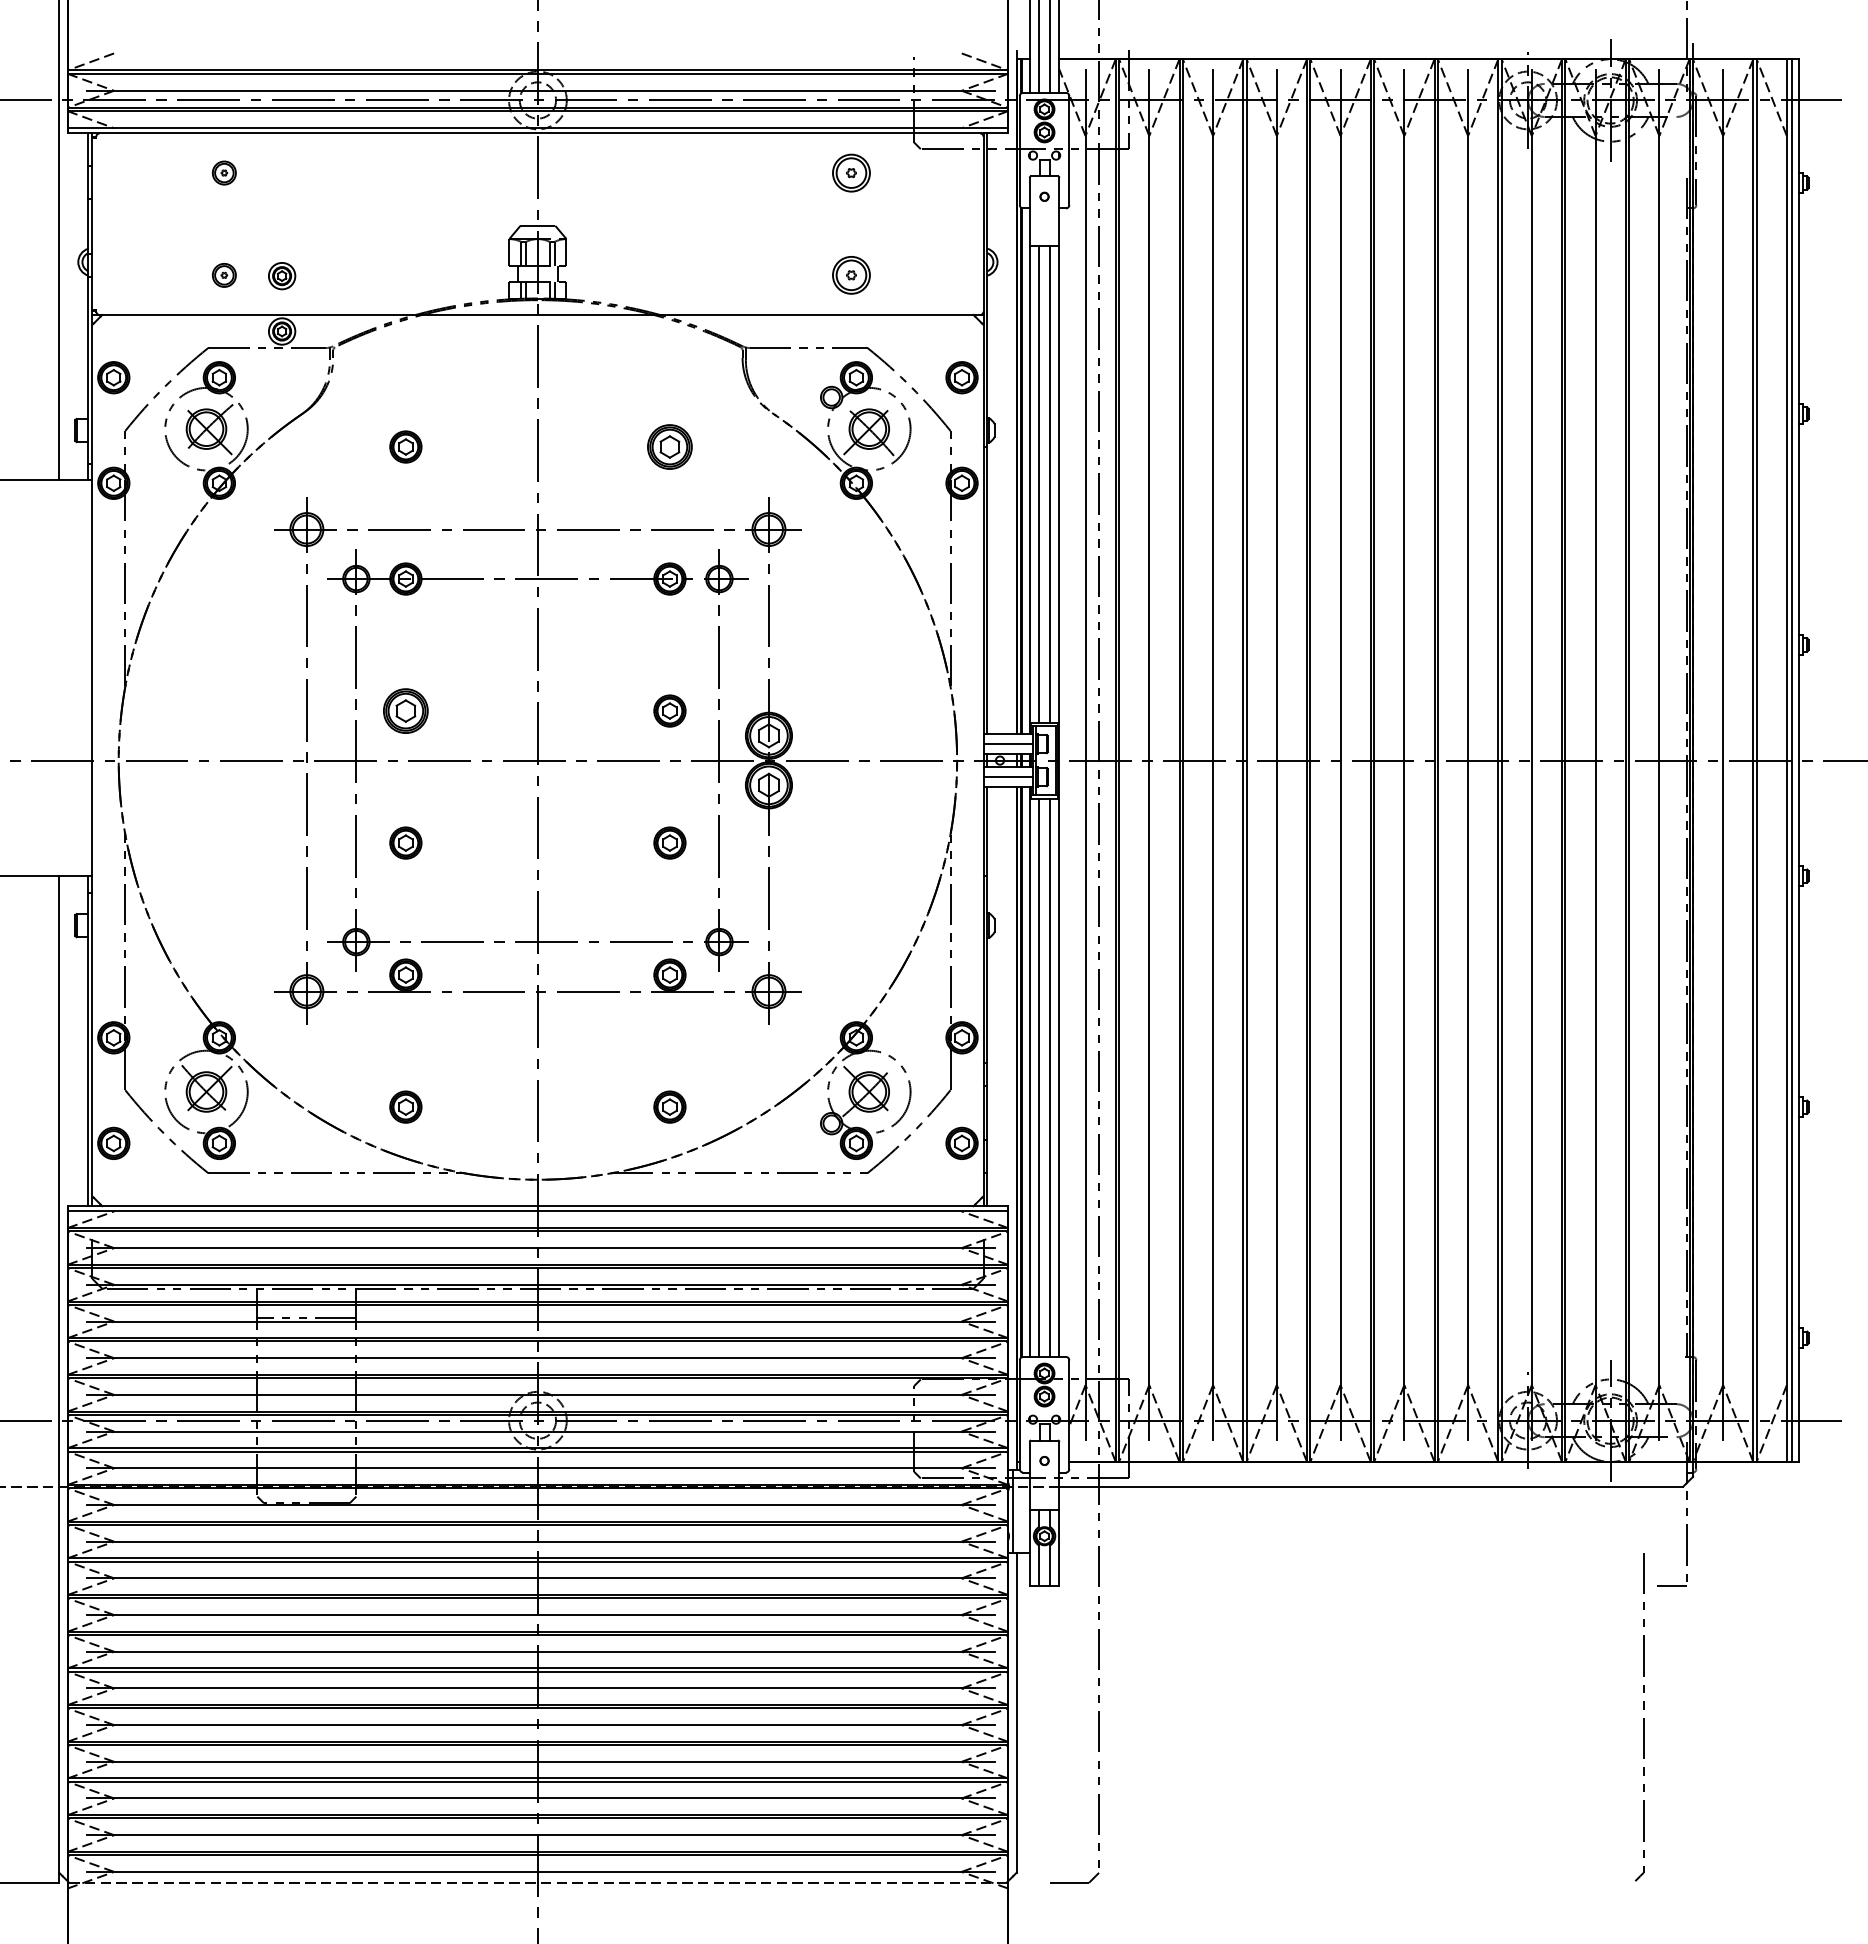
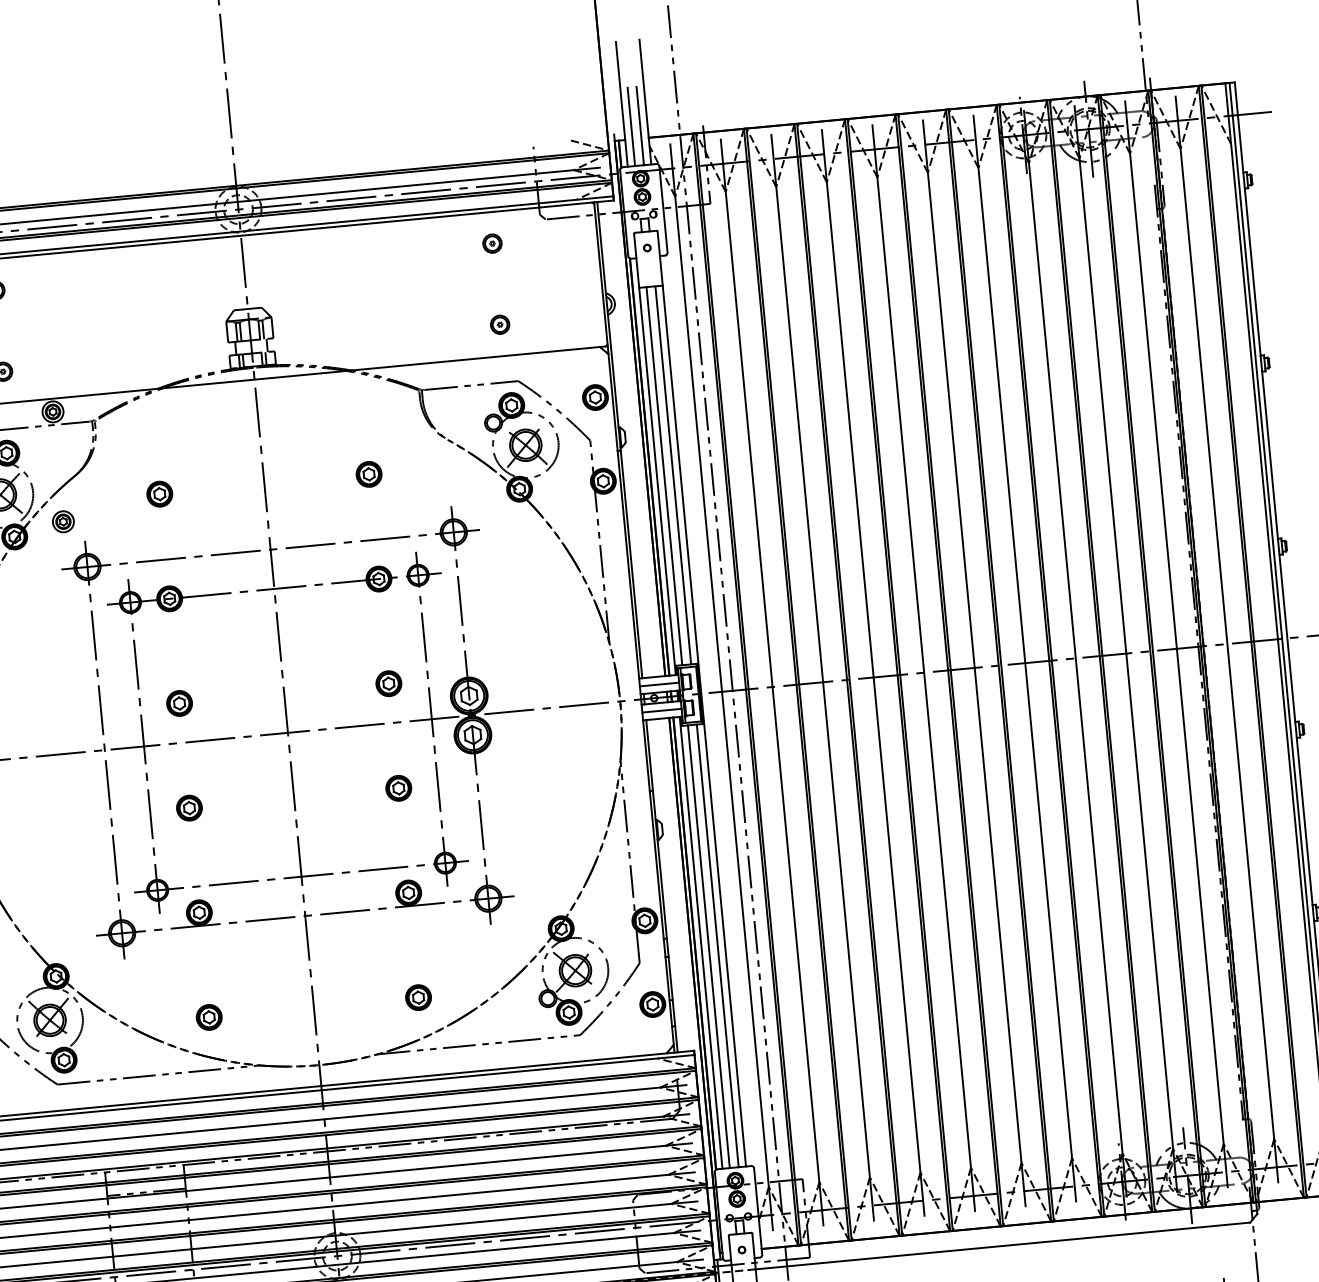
part: (851, 172) -> (492, 243), size x0.62
part: (851, 275) -> (500, 324), size x0.62
part: (282, 276) -> (63, 522), moved
part: (669, 446) -> (368, 474), size x0.71
part: (405, 710) -> (179, 703), size x0.71

